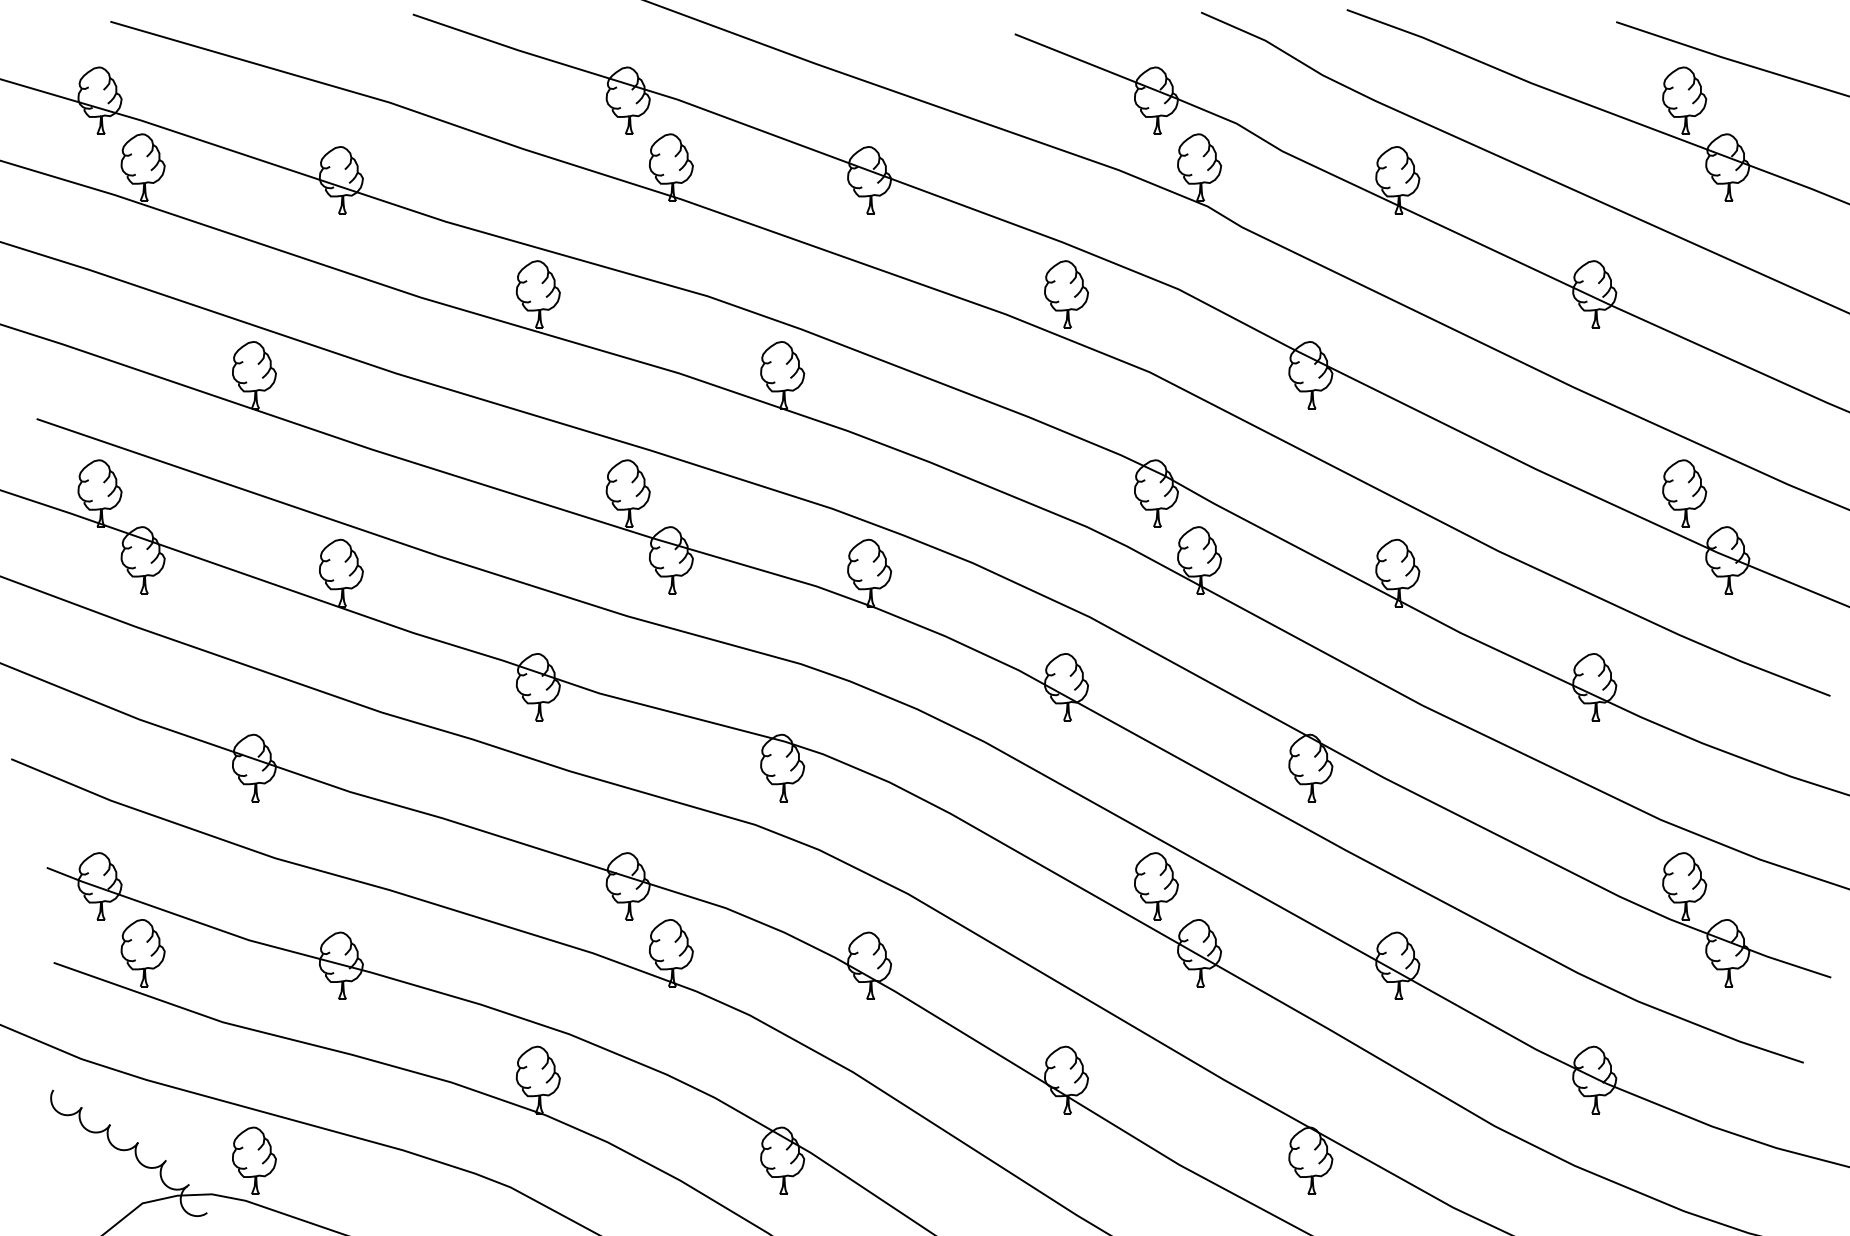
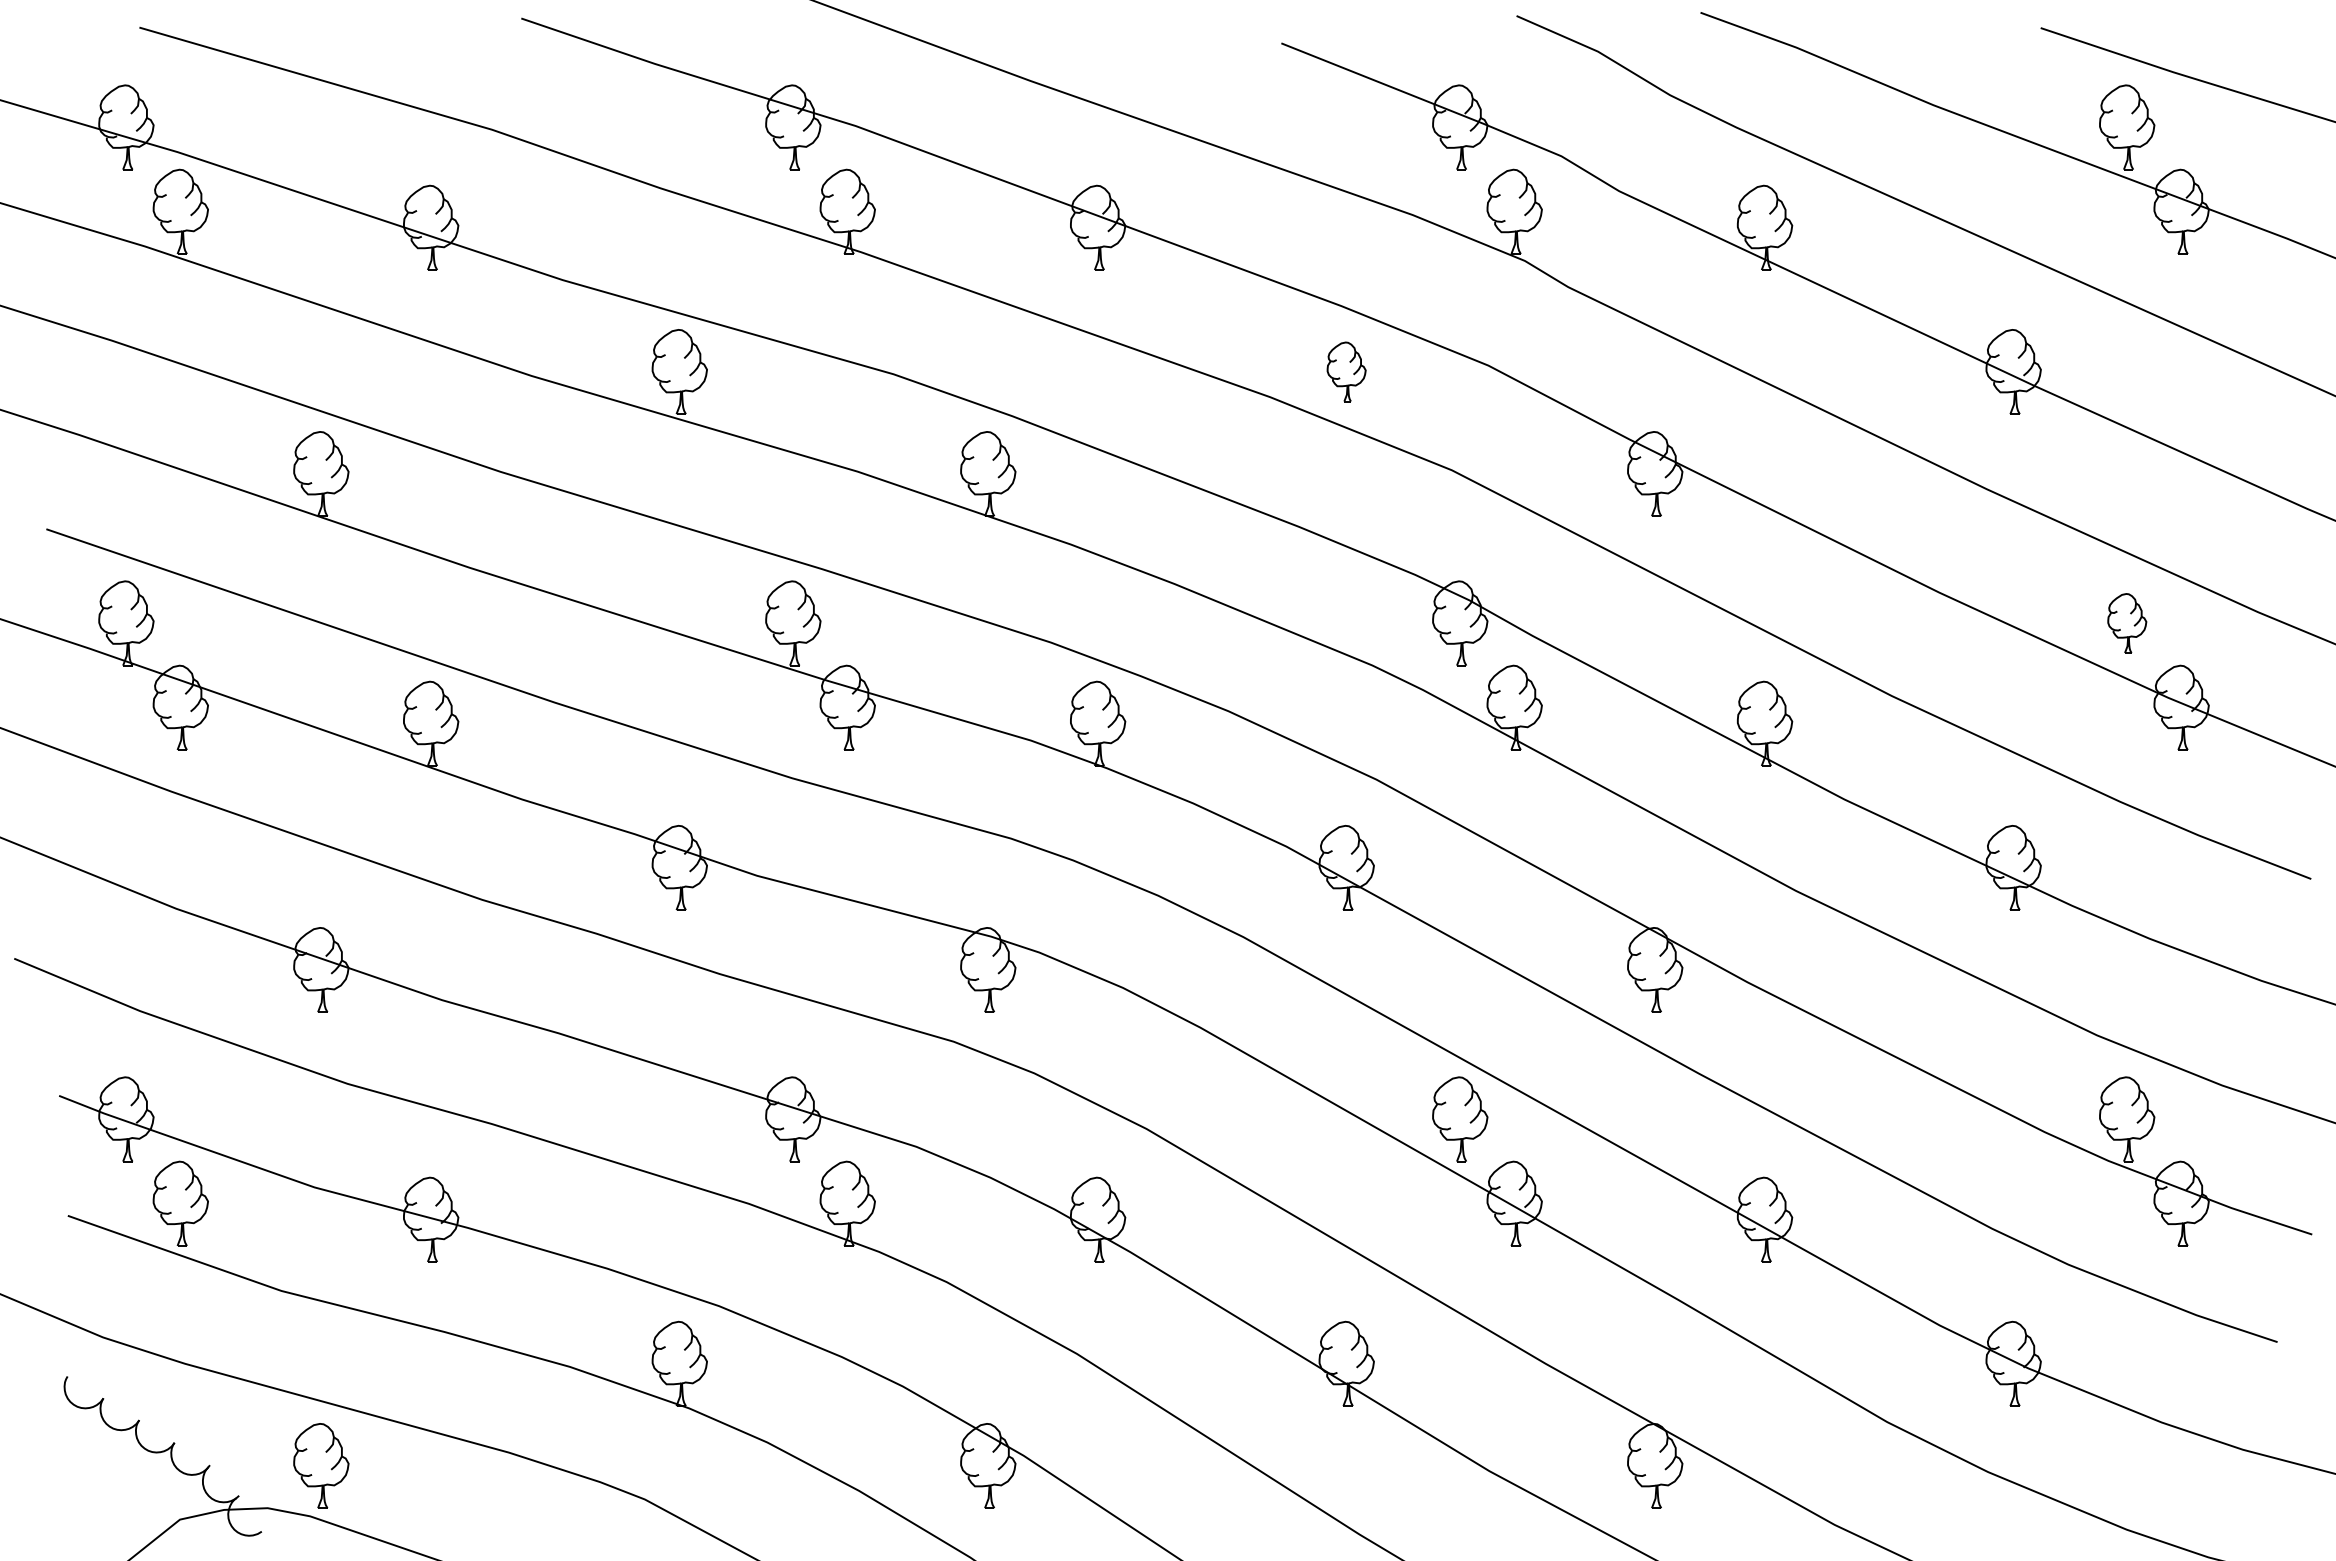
part: (1066, 294) -> (1346, 371), size x0.7
part: (1684, 493) -> (2127, 623), size x0.7

